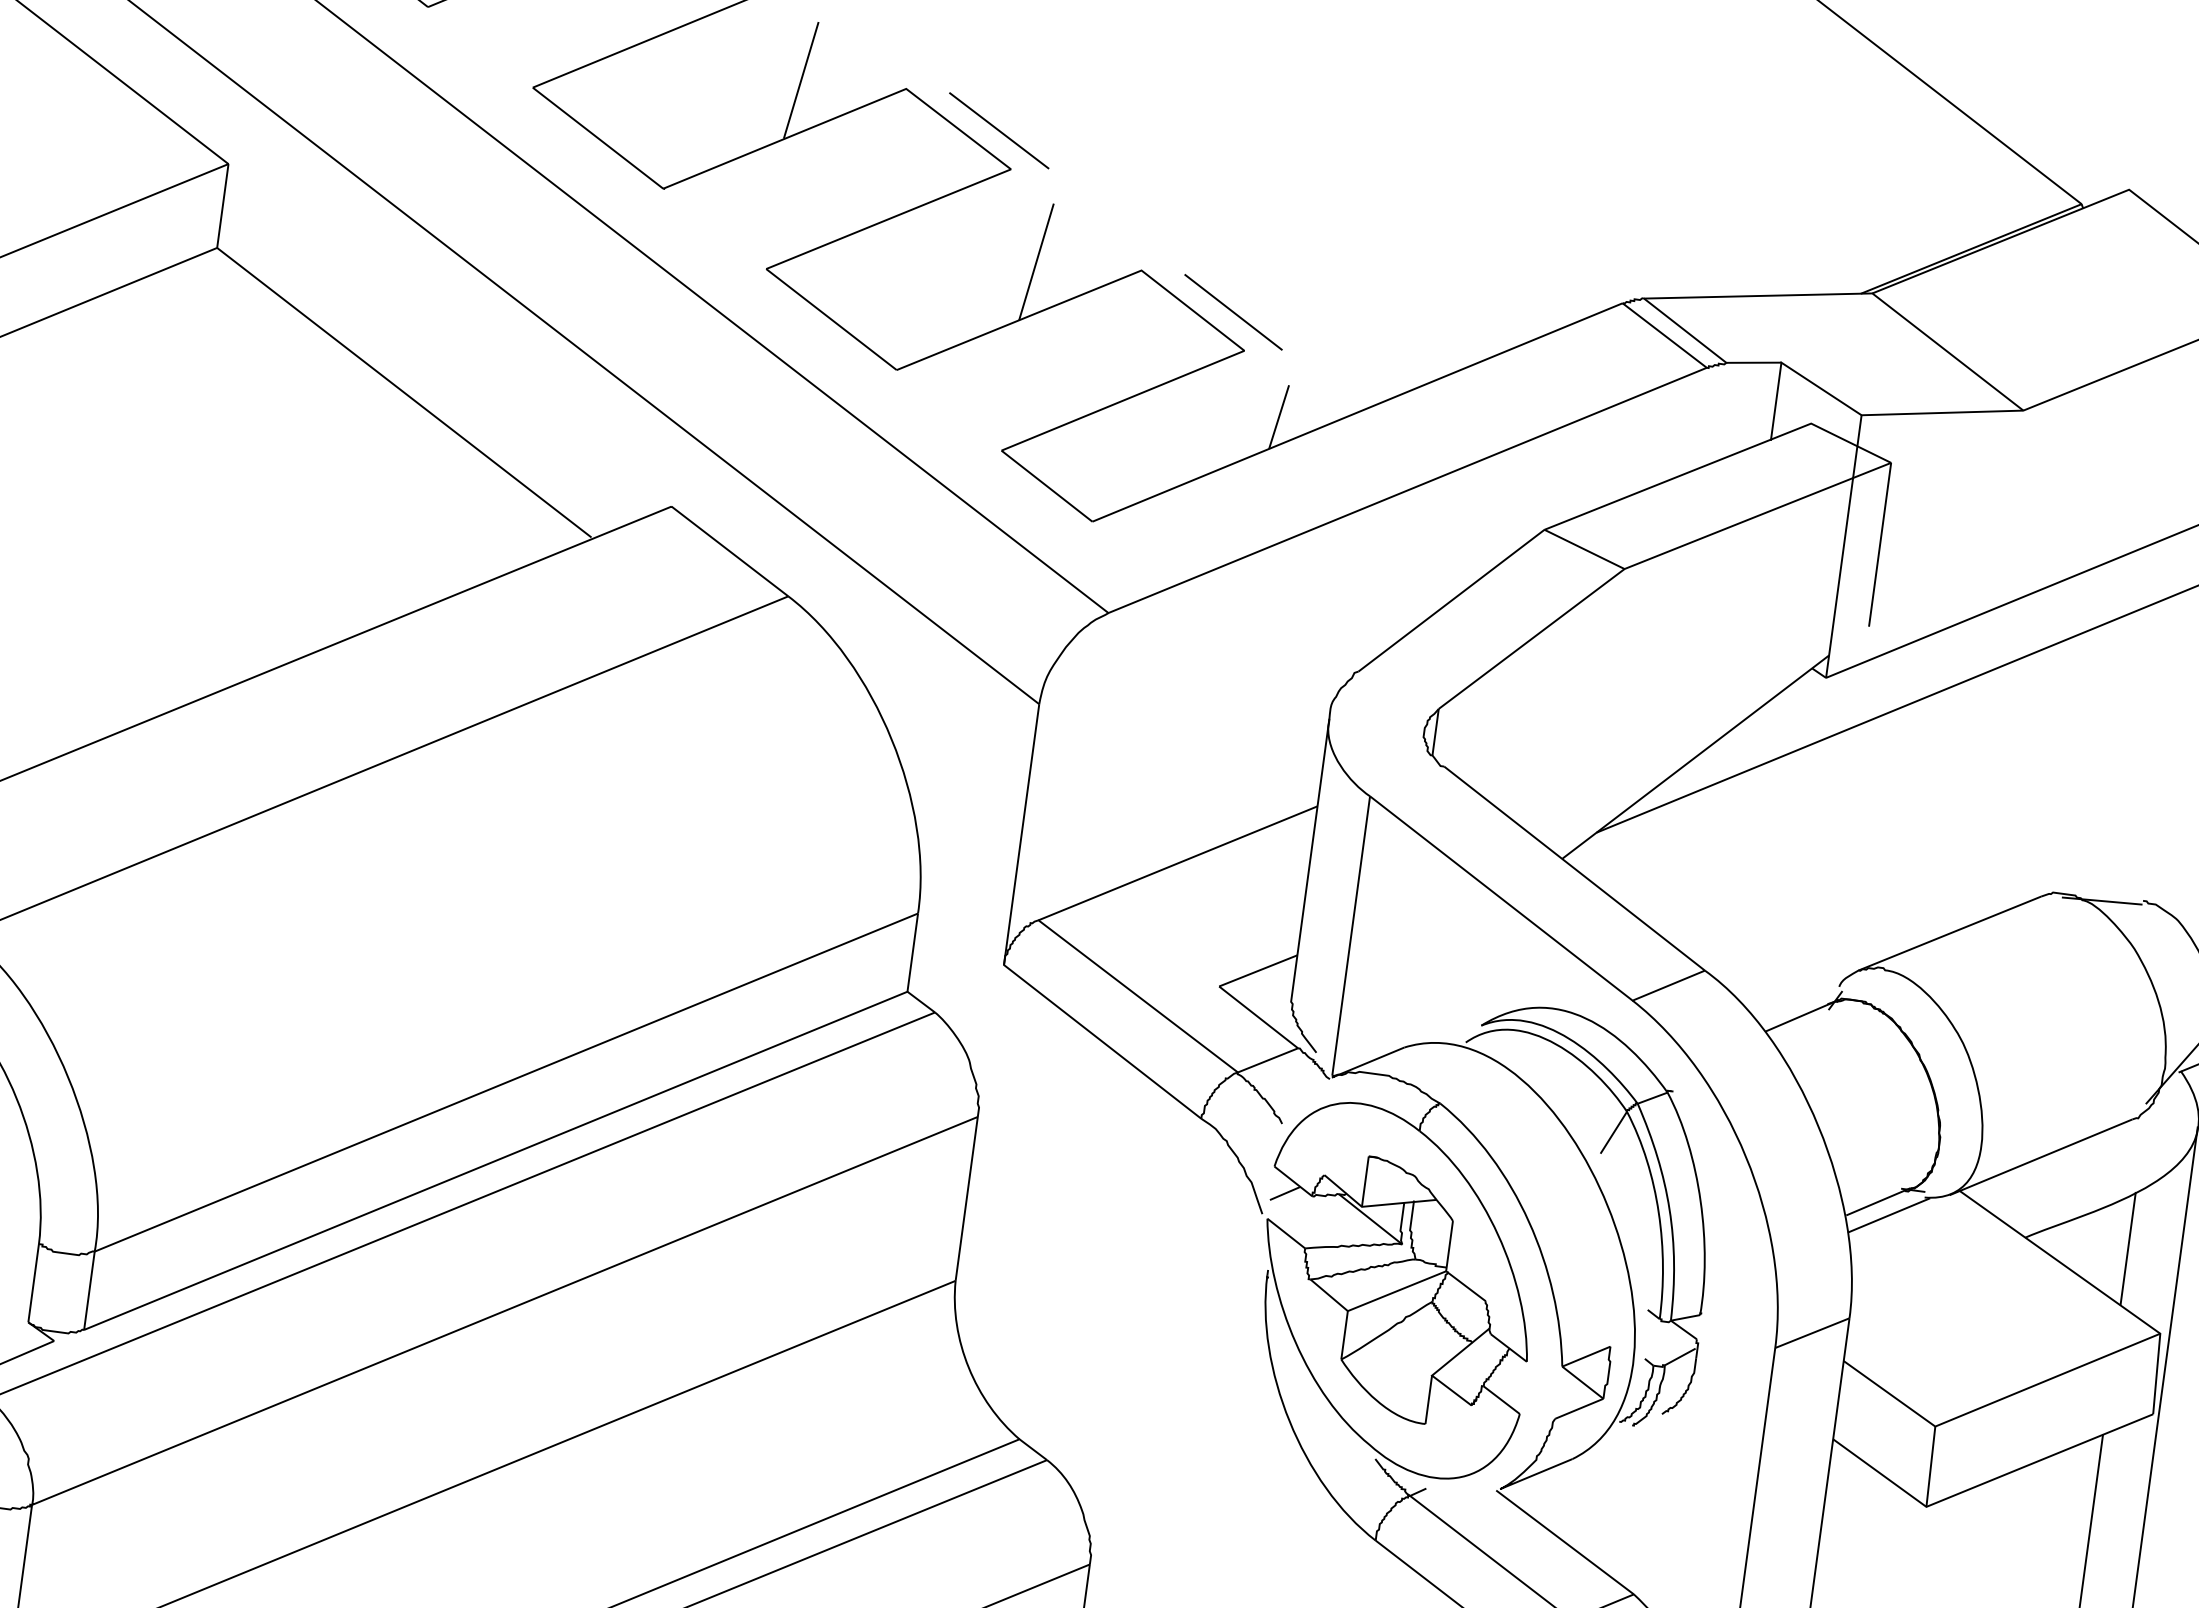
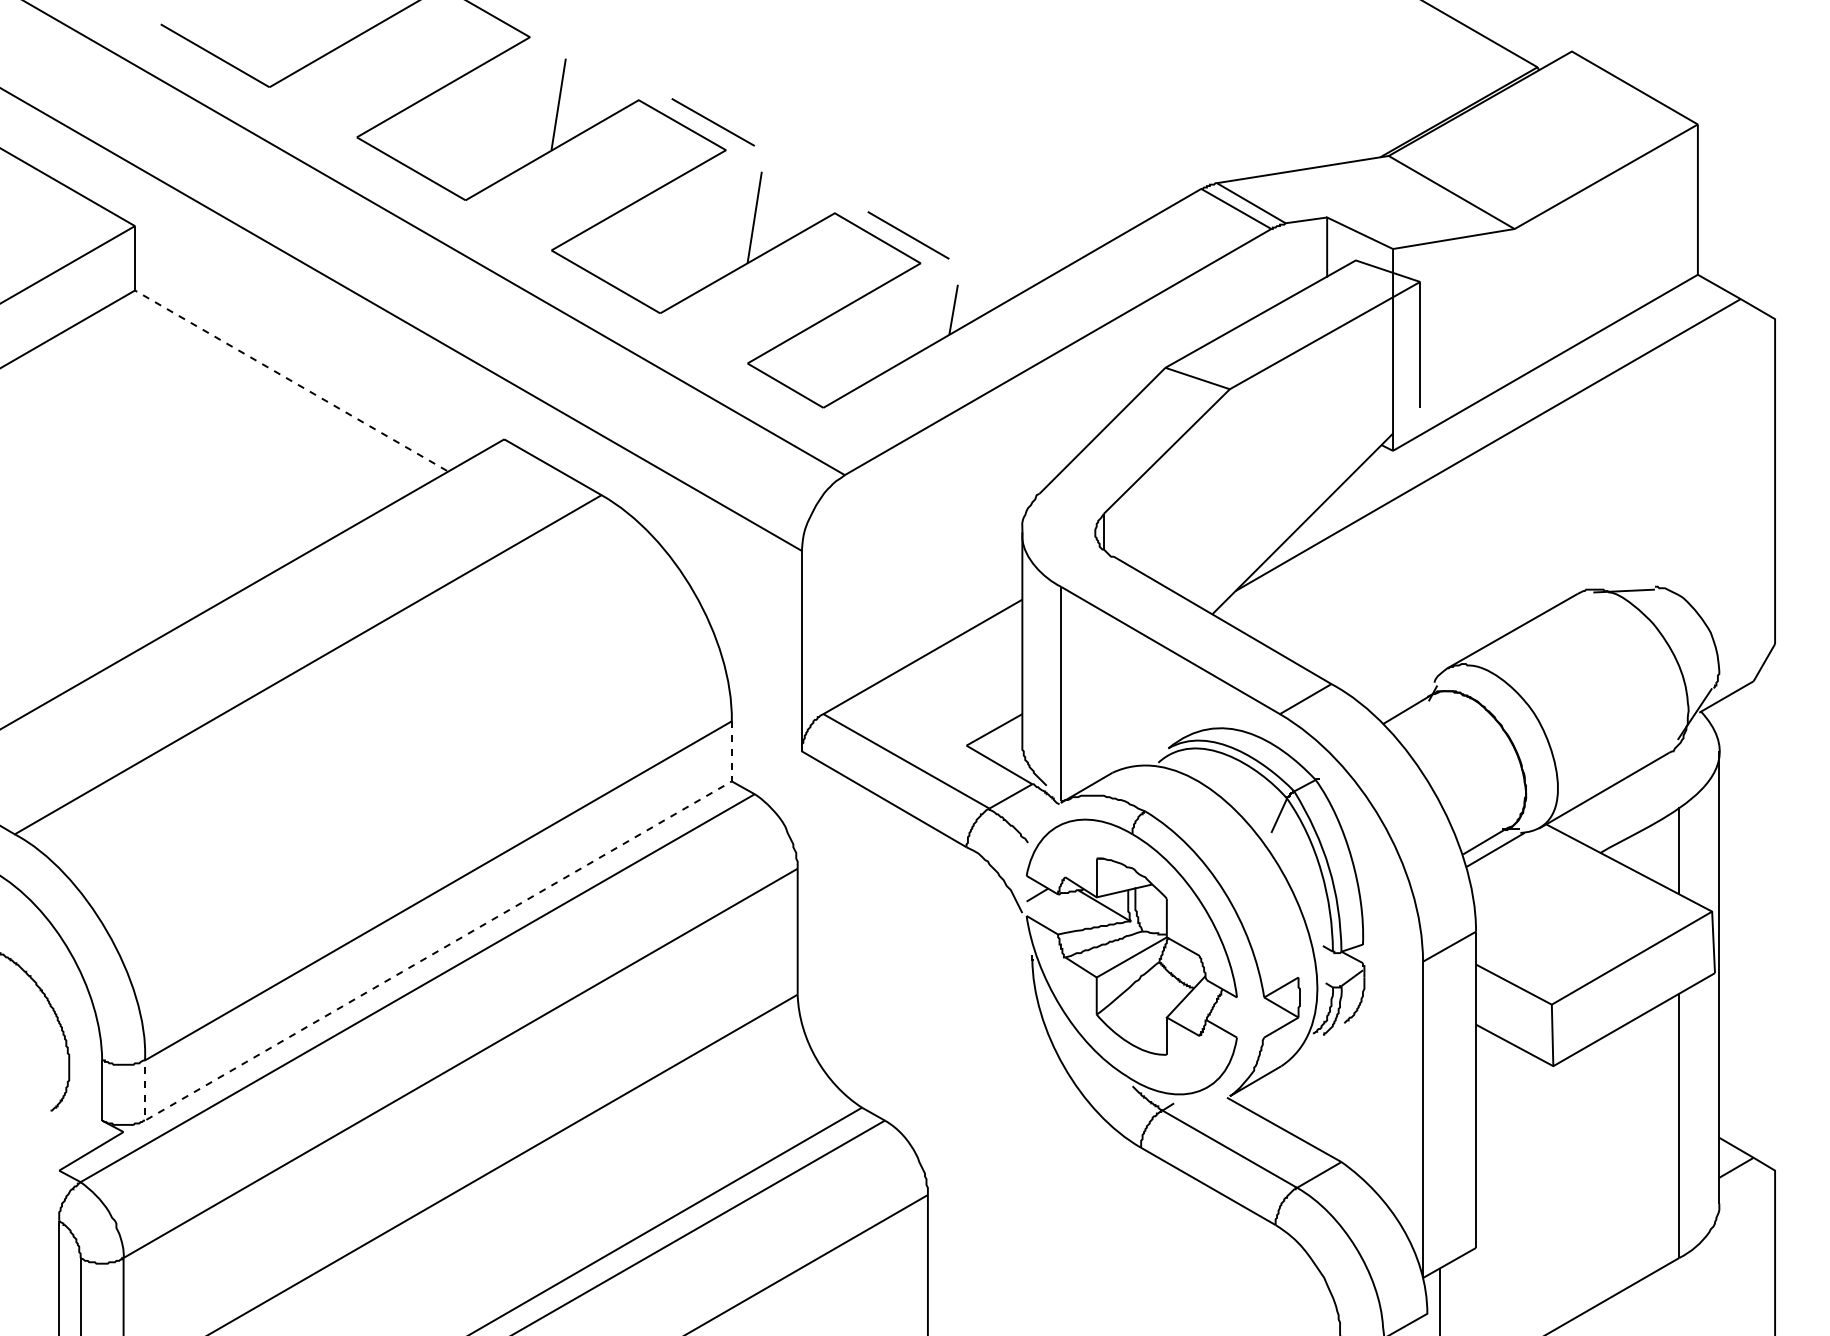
line: (403, 392) -> (290, 380), solid -> dashed
line: (495, 1161) -> (438, 951), solid -> dashed

